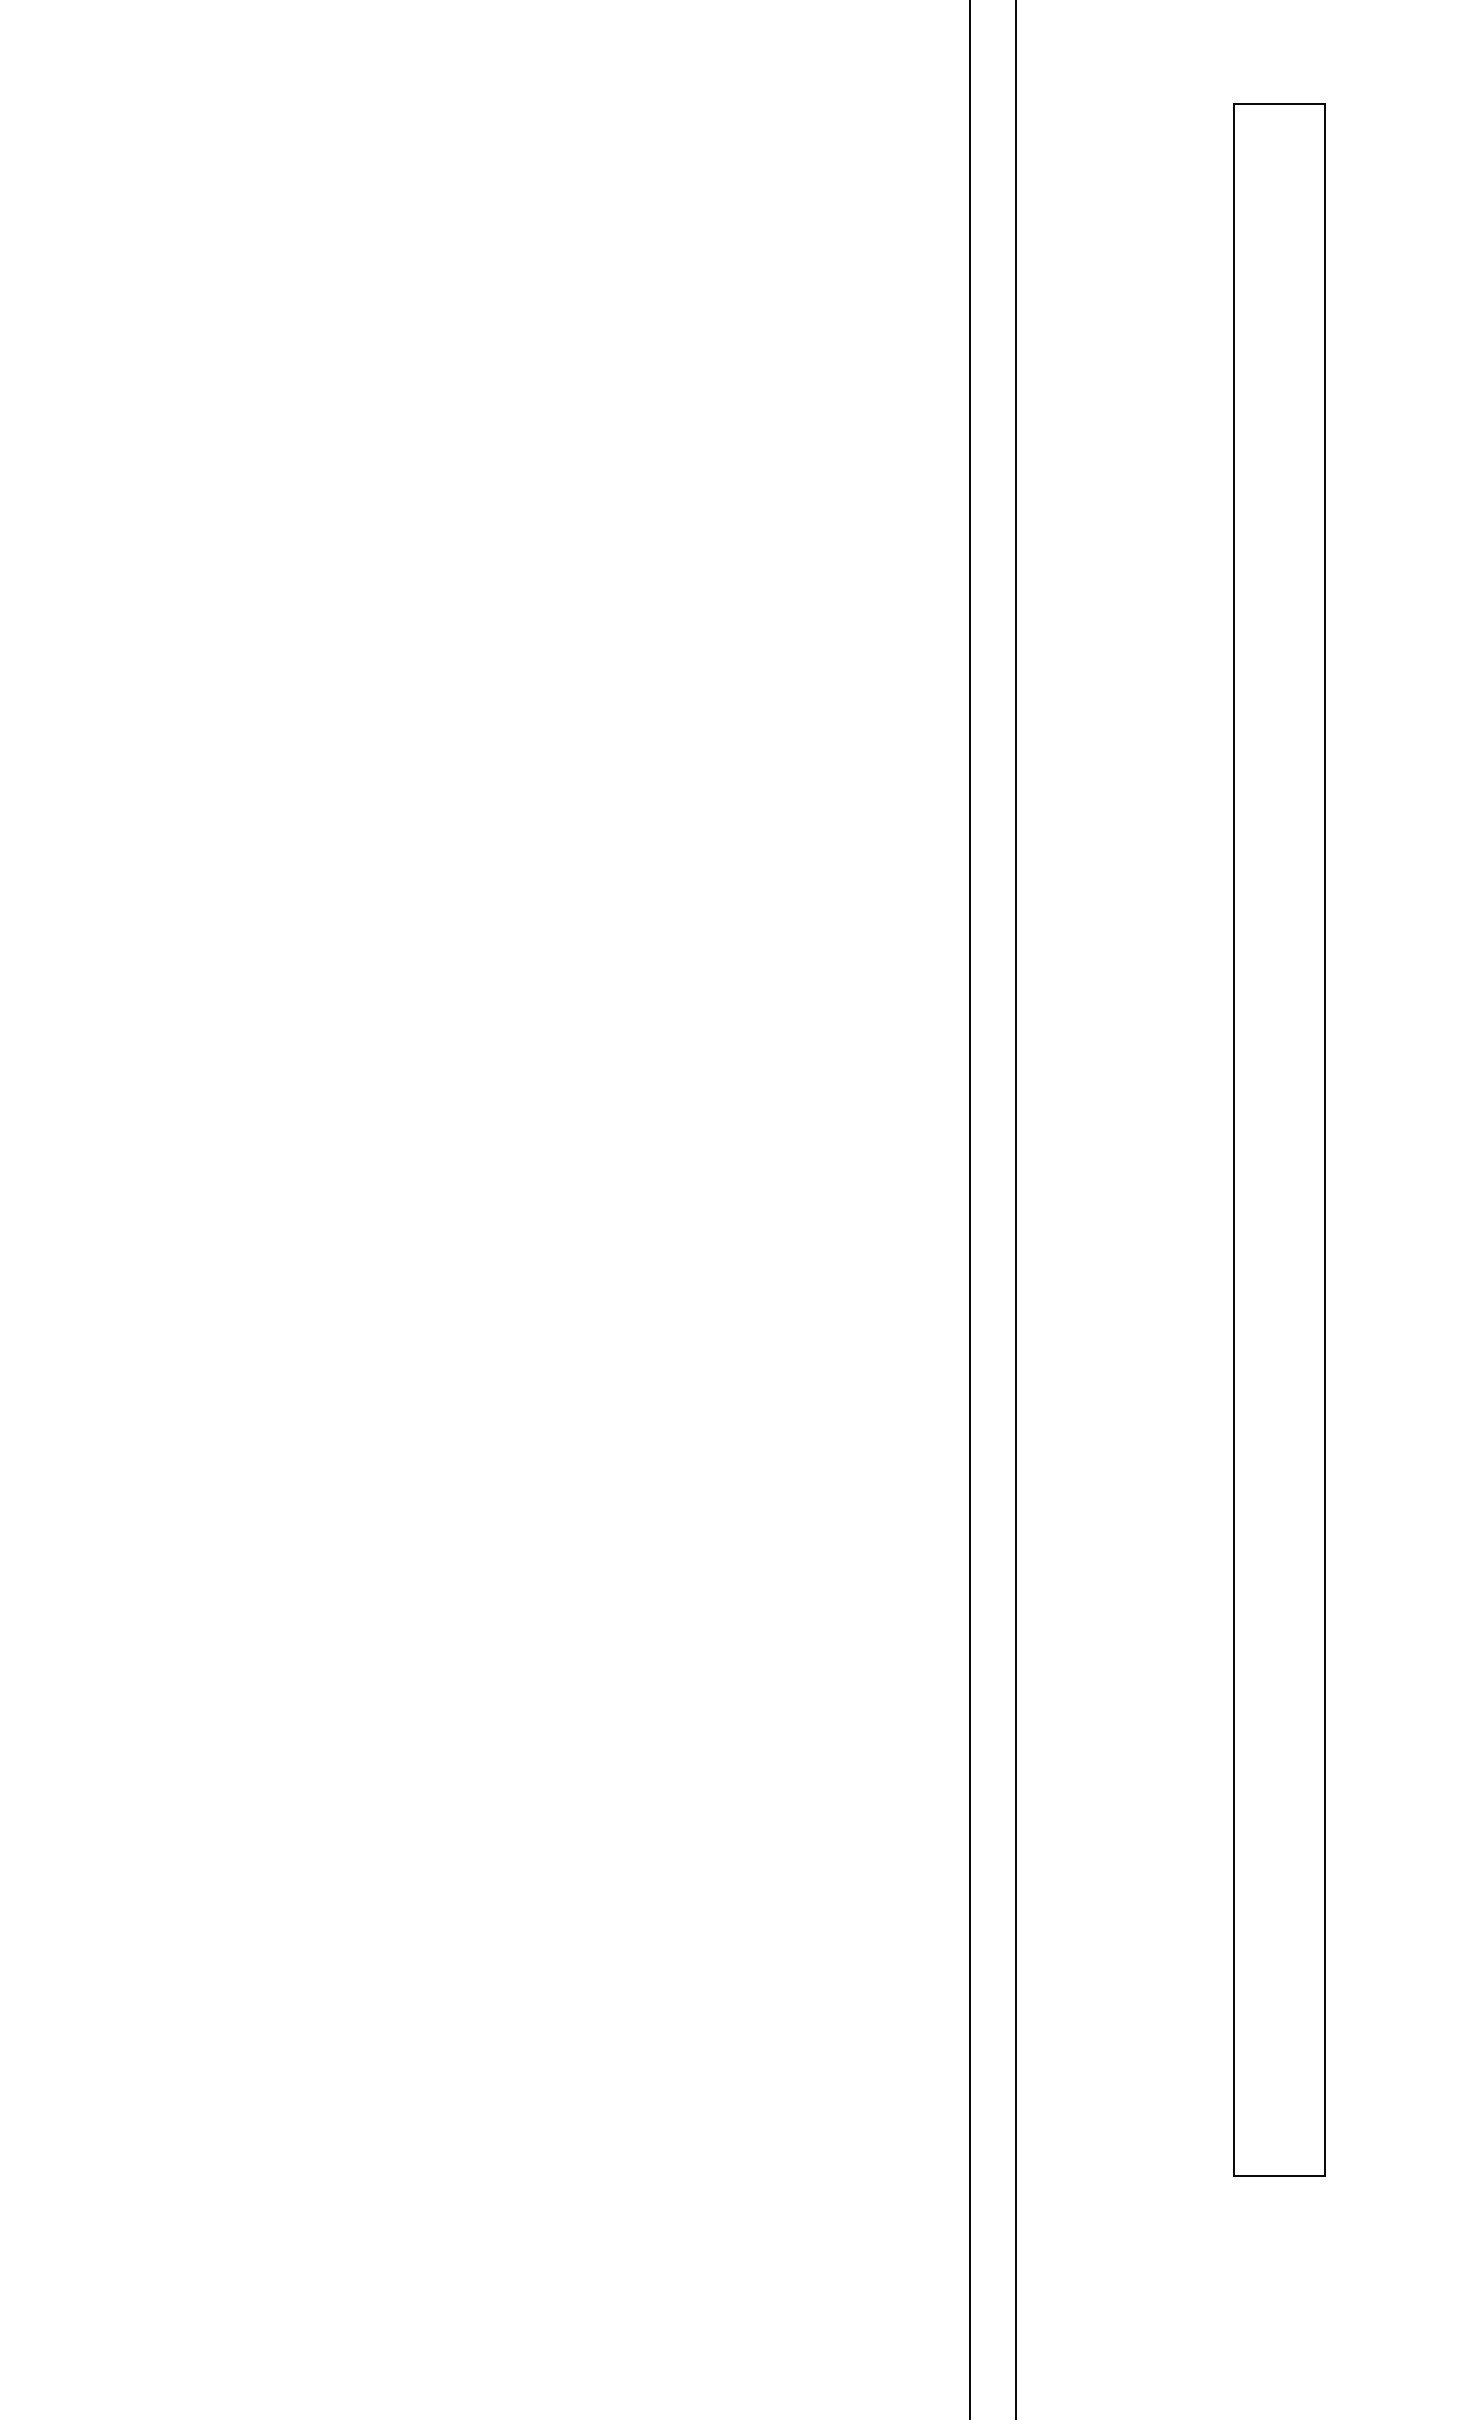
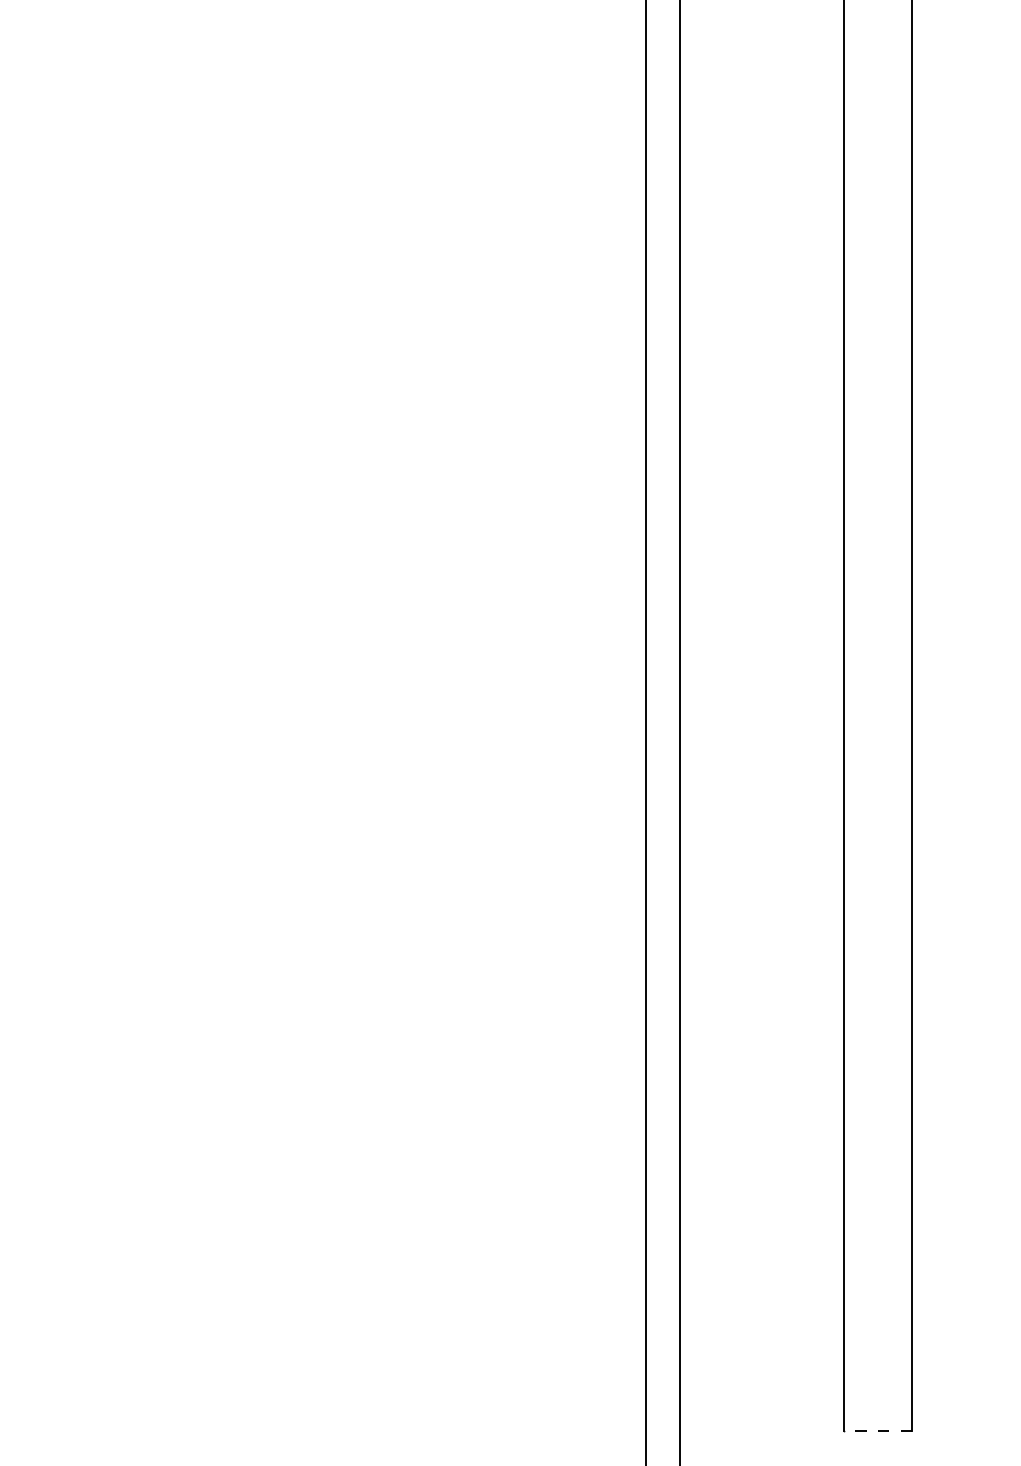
line: (1278, 2175) -> (877, 1430), solid -> dashed

